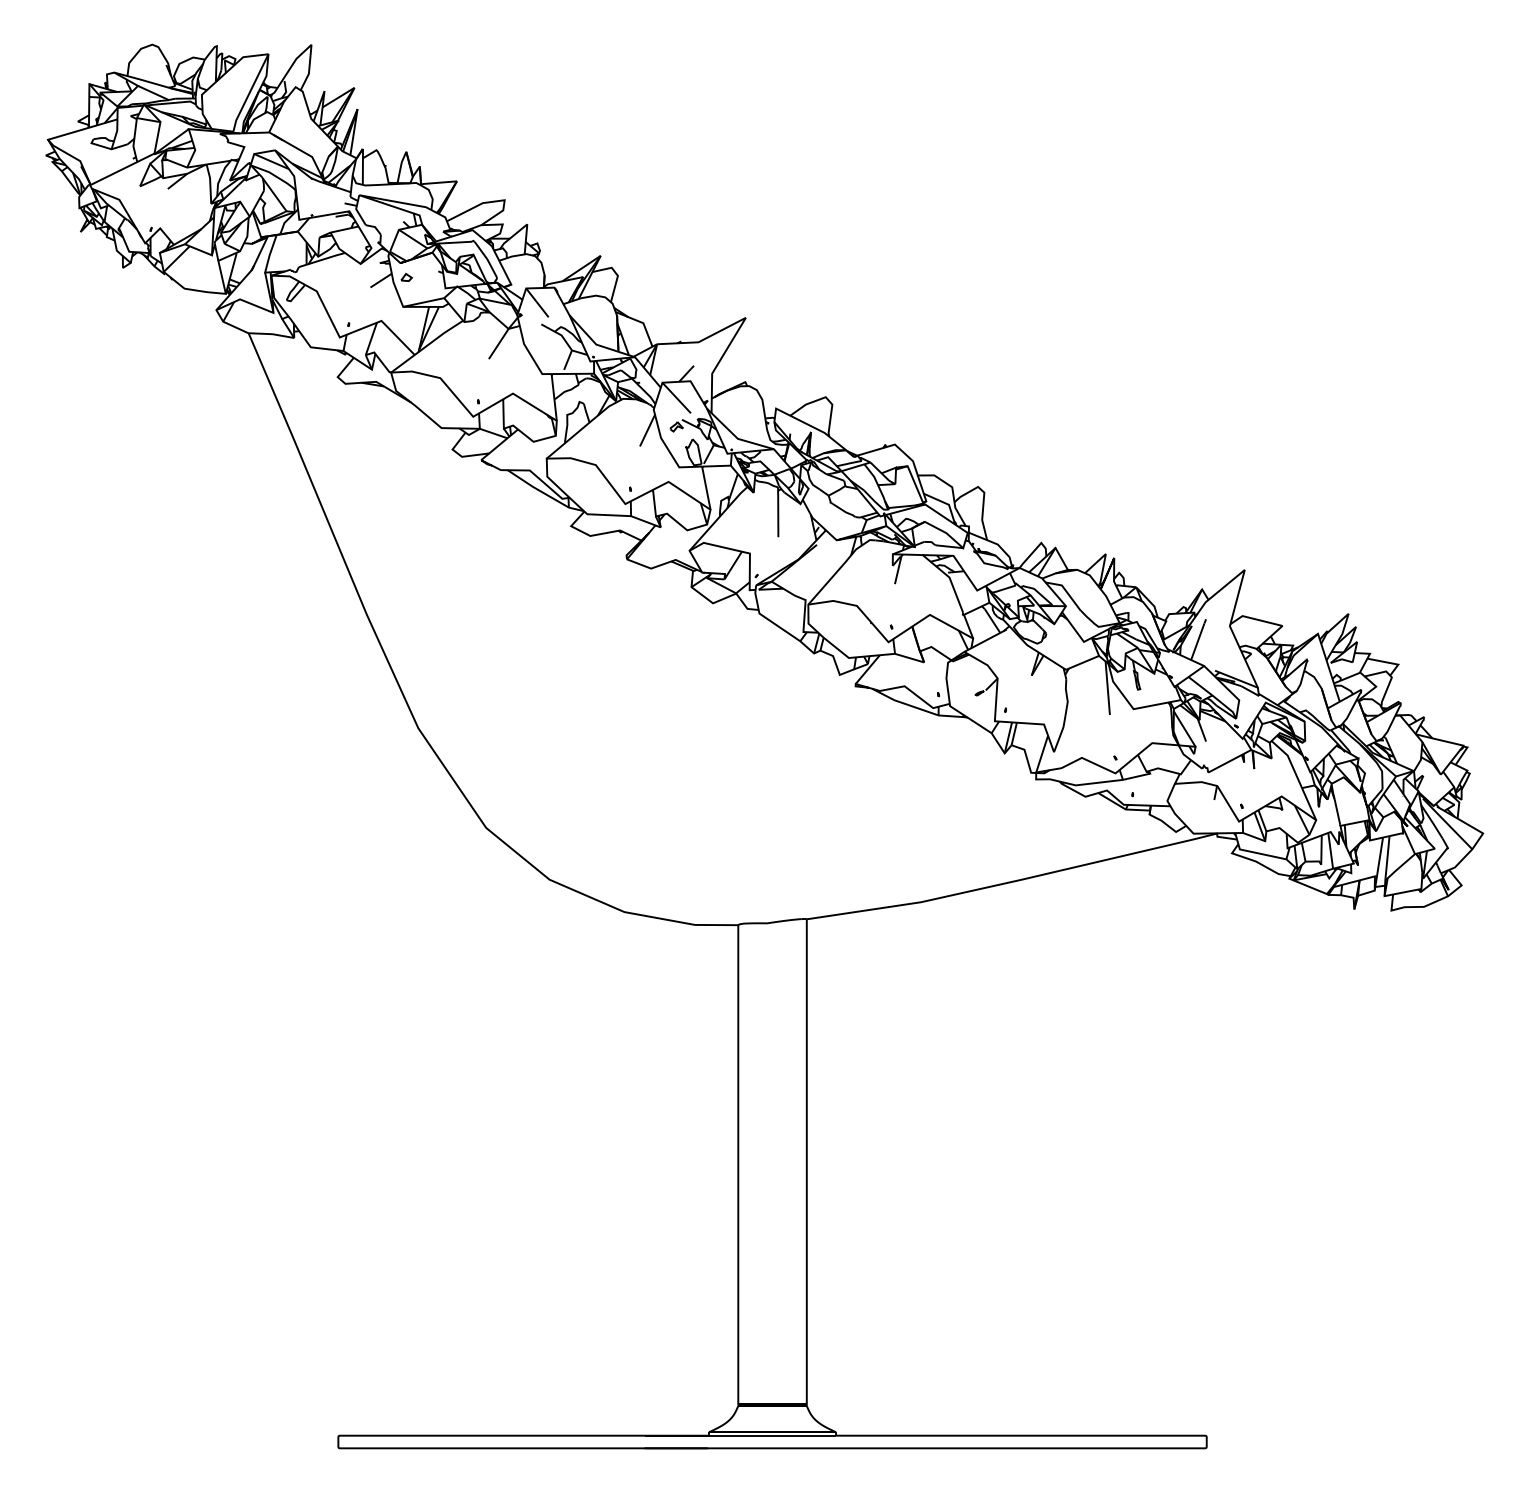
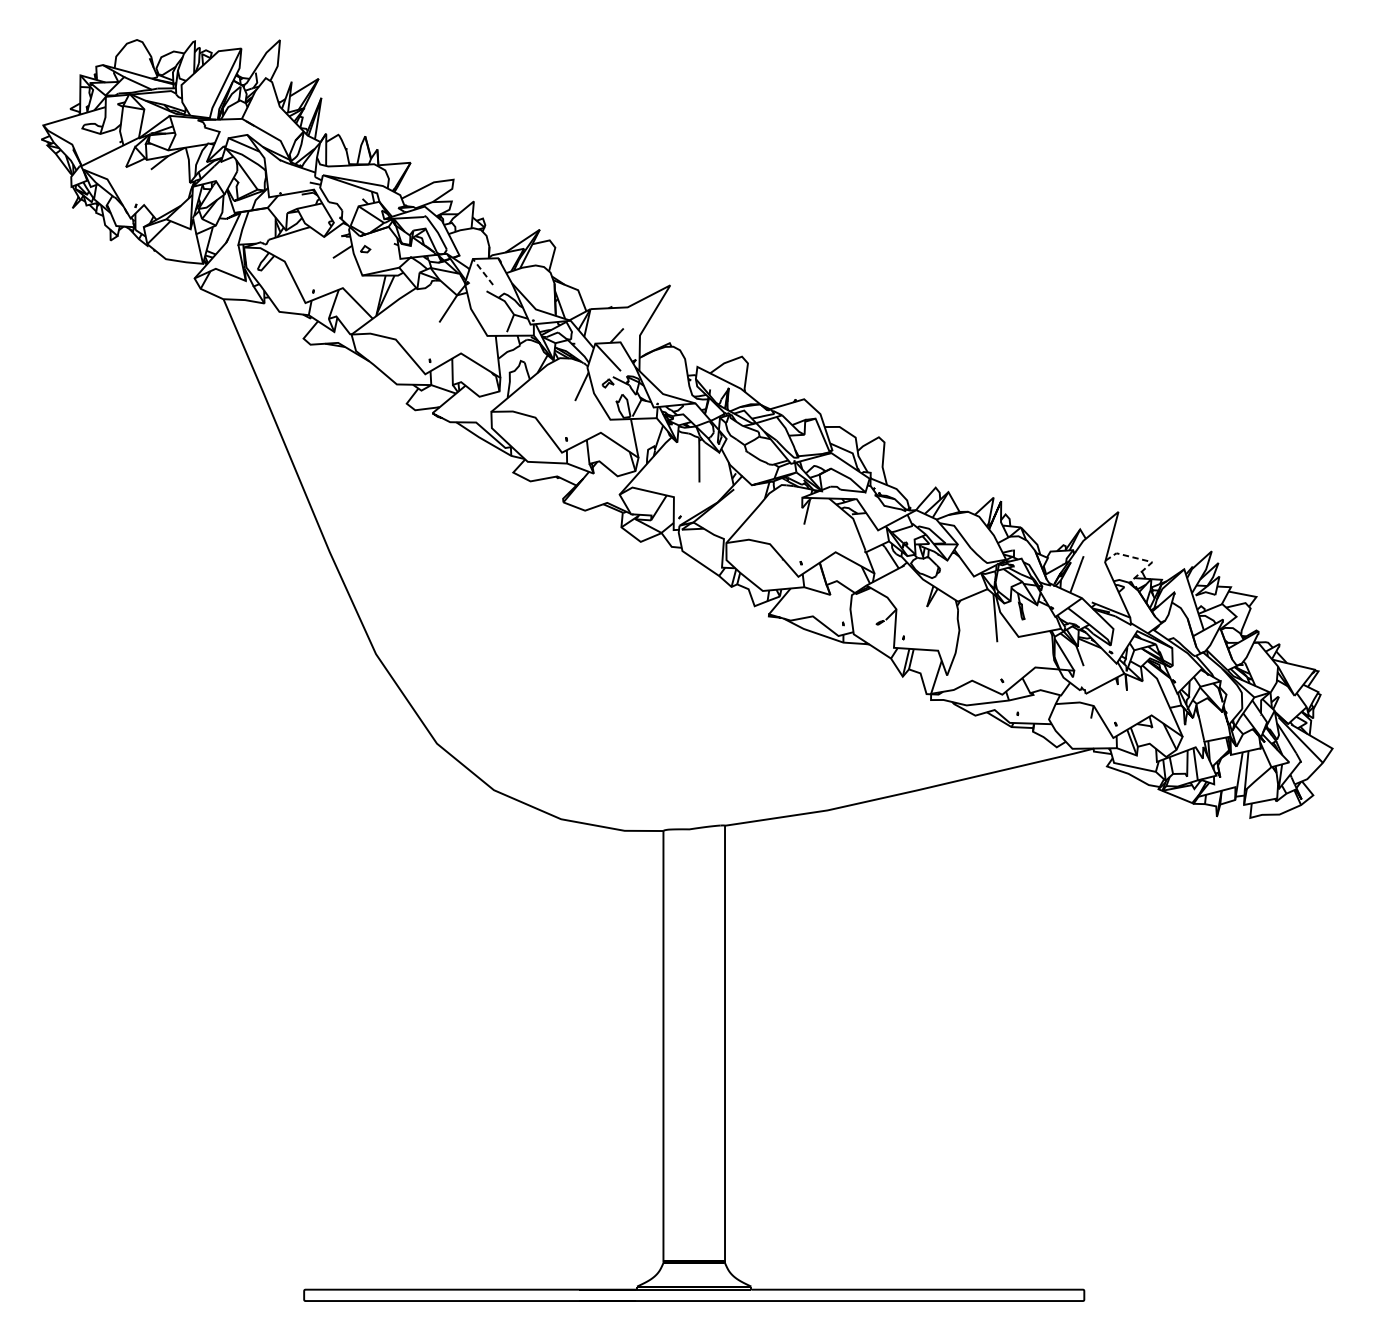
line: (537, 302) -> (483, 271), solid -> dashed
line: (1272, 623) -> (1143, 559), solid -> dashed

